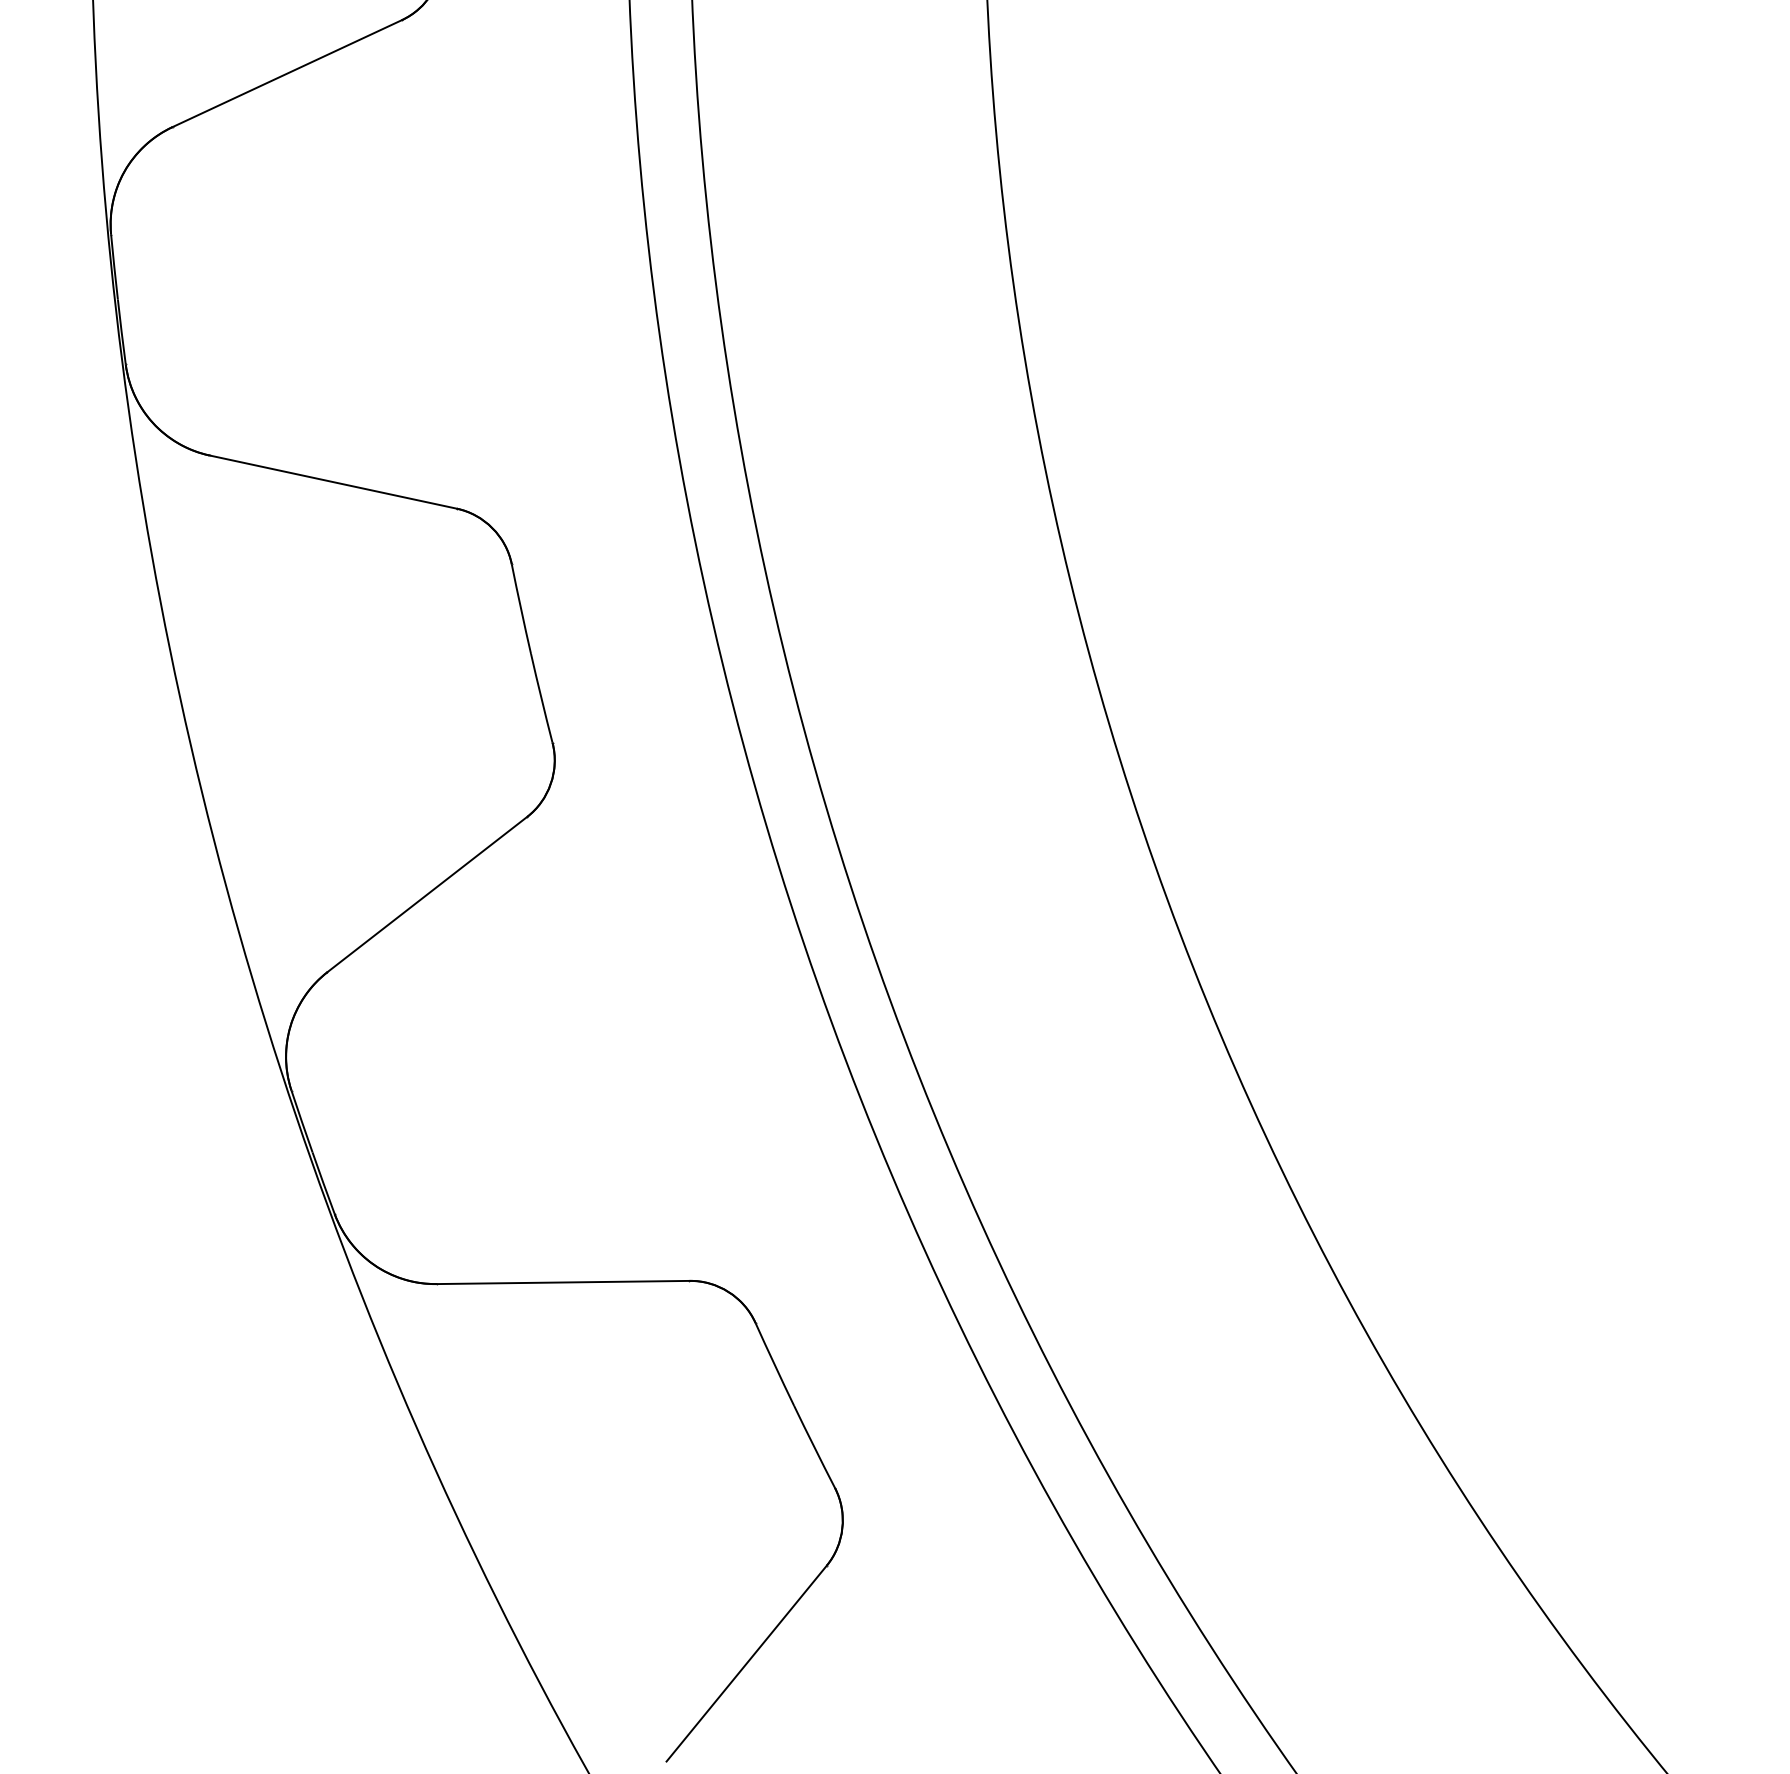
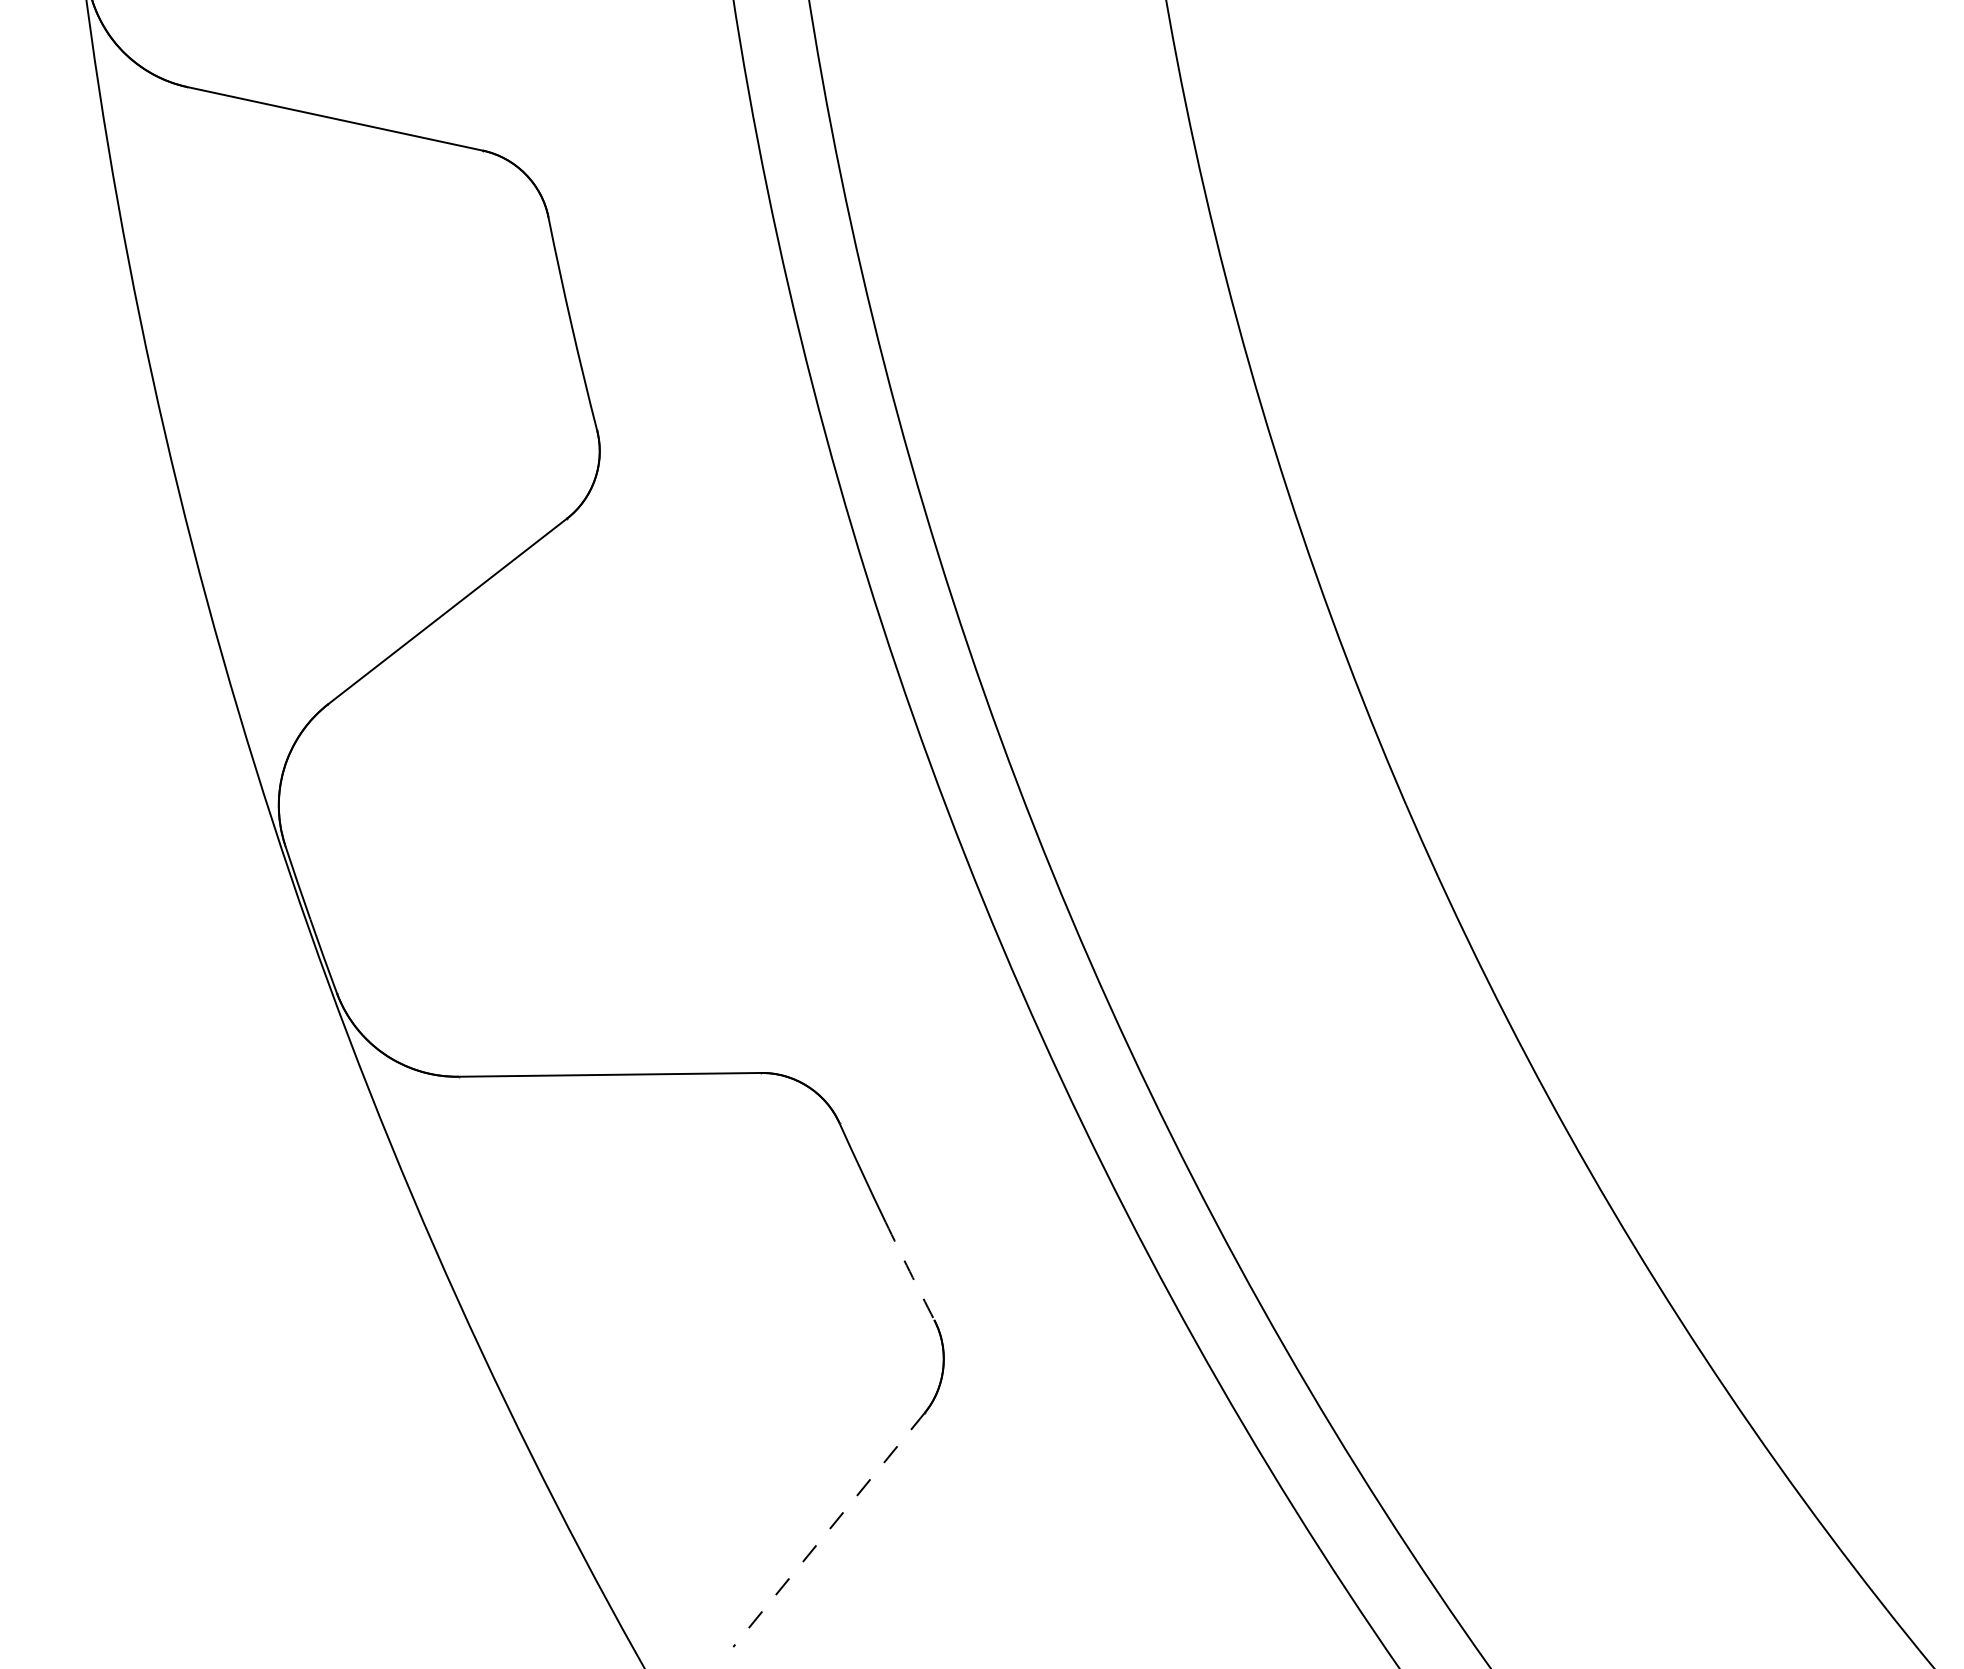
arc: (814, 1447) -> (909, 1271), solid -> dashed
line: (746, 1664) -> (828, 1531), solid -> dashed

